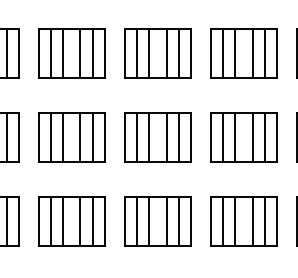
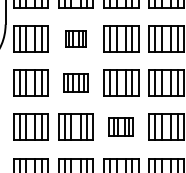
part: (70, 52) -> (75, 38), size x0.6
part: (70, 135) -> (75, 82), size x0.7
part: (158, 219) -> (121, 126), size x0.7

